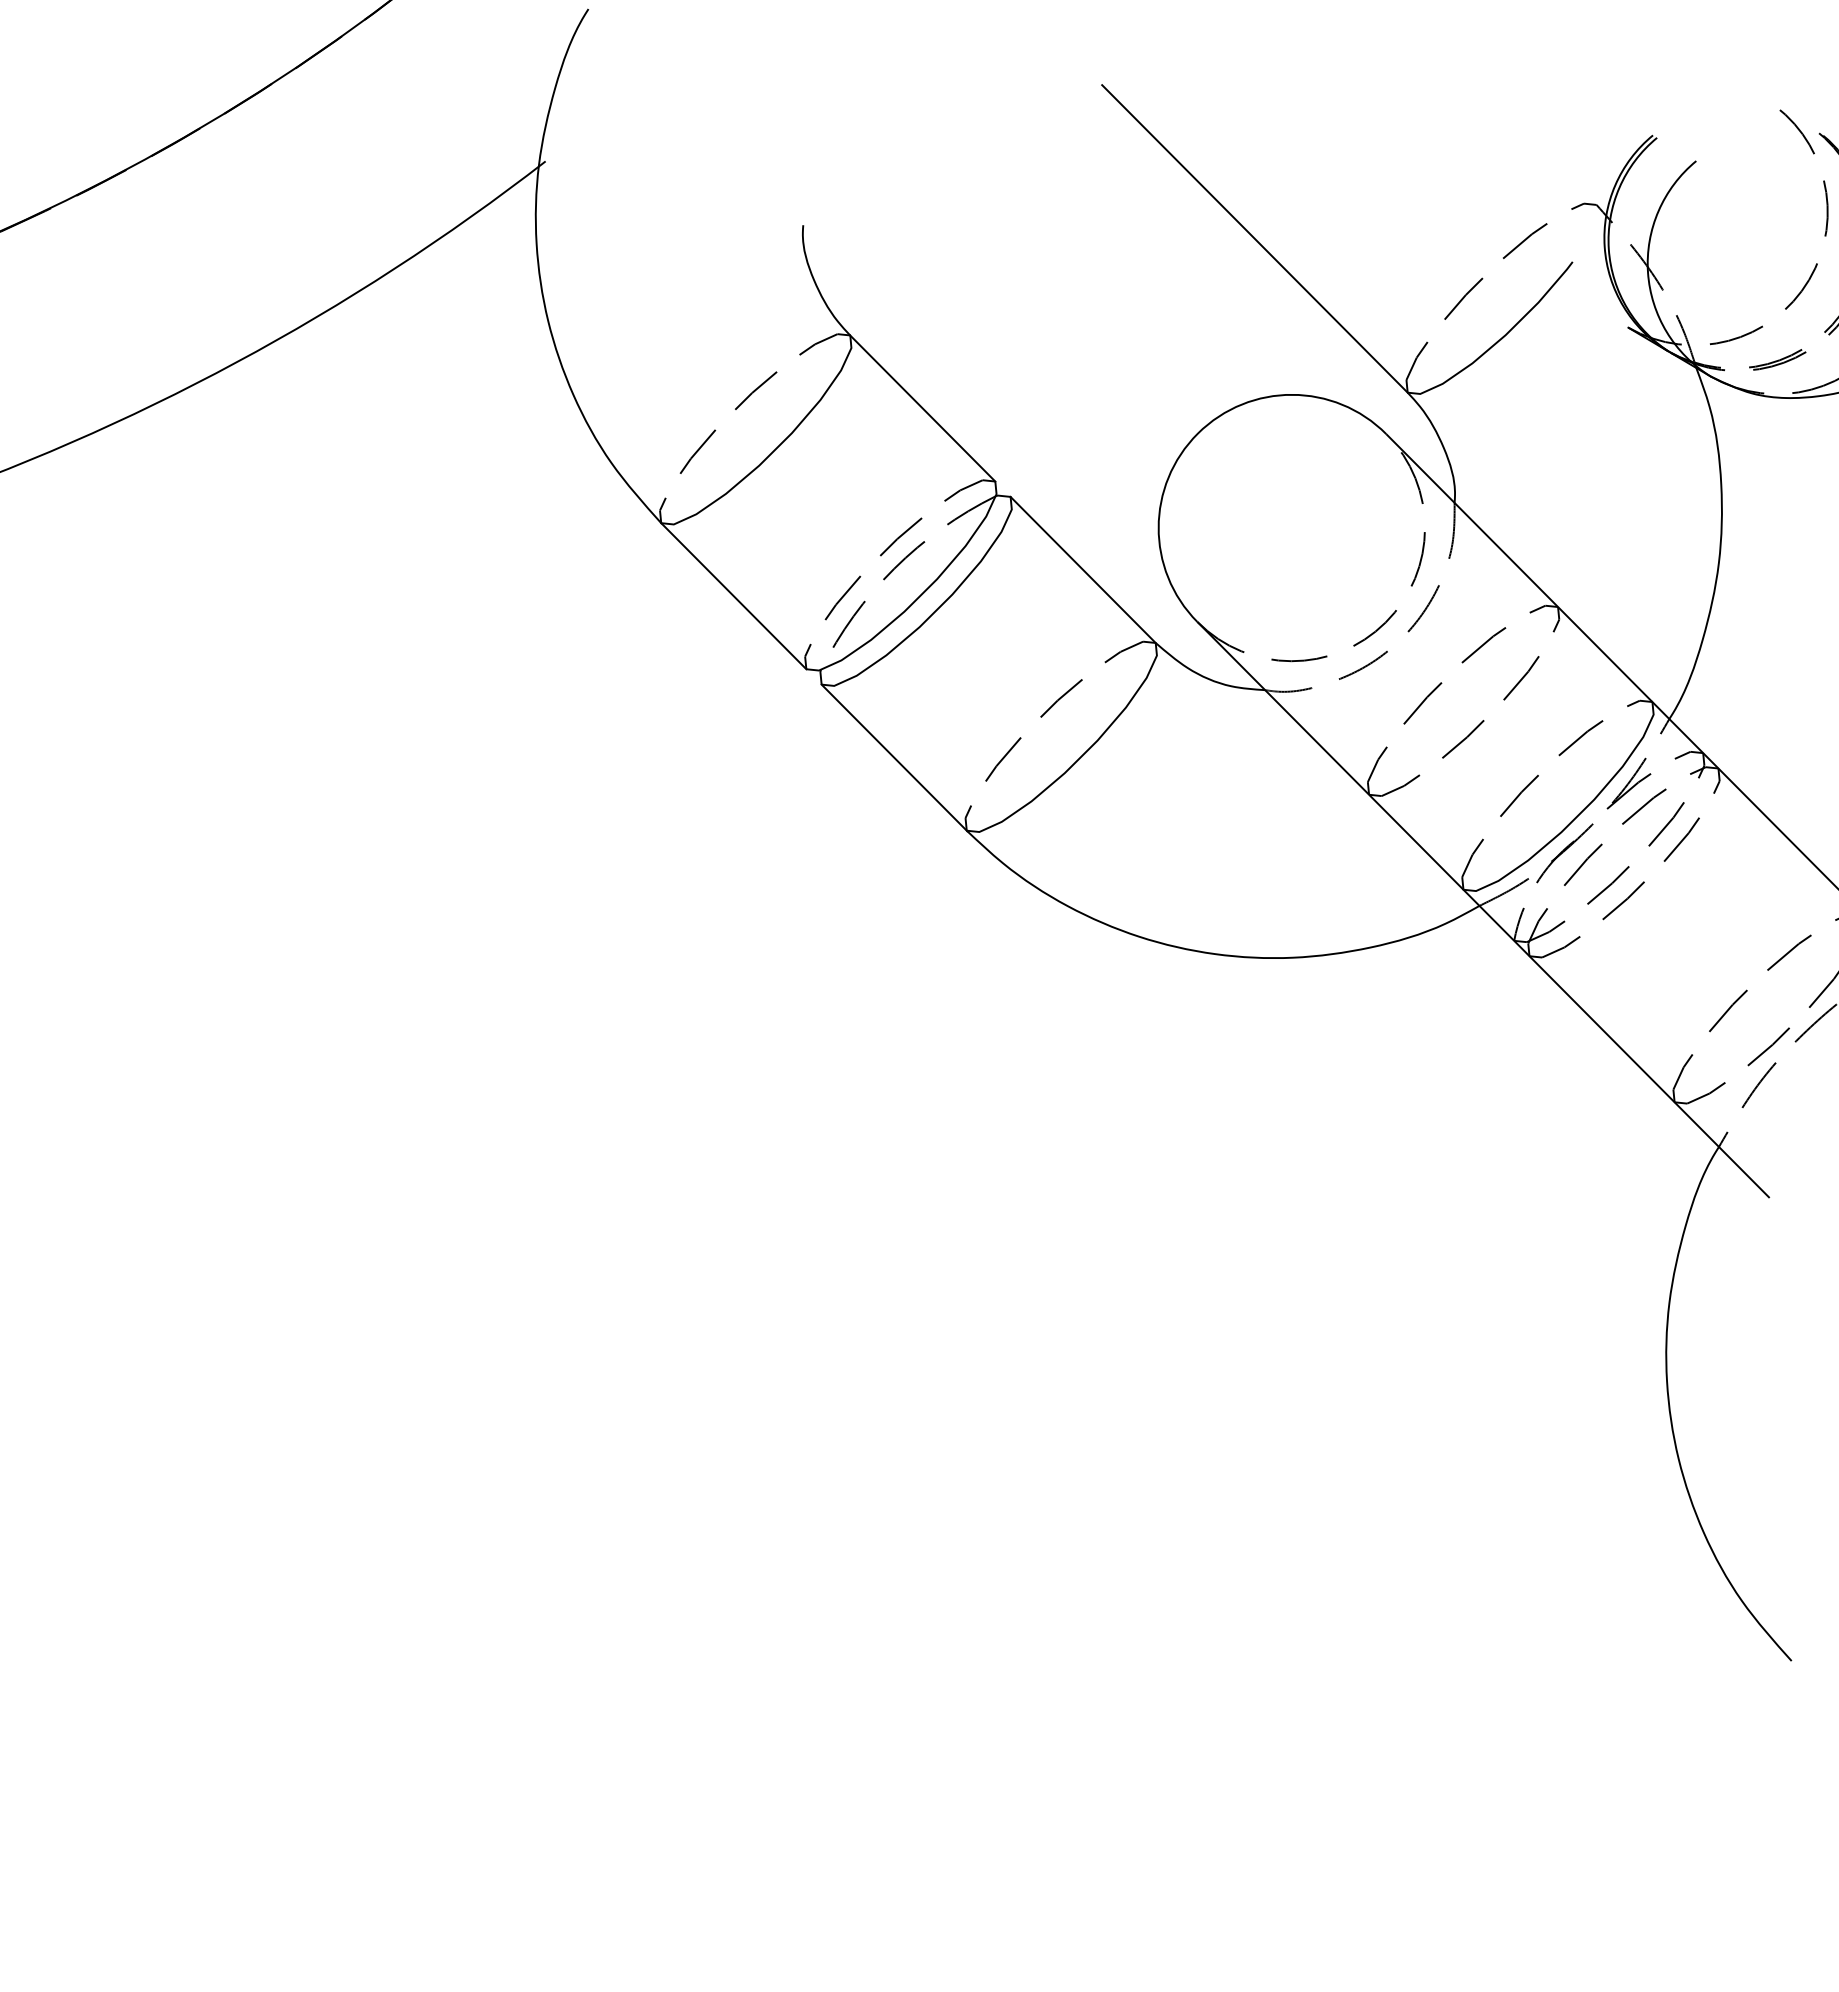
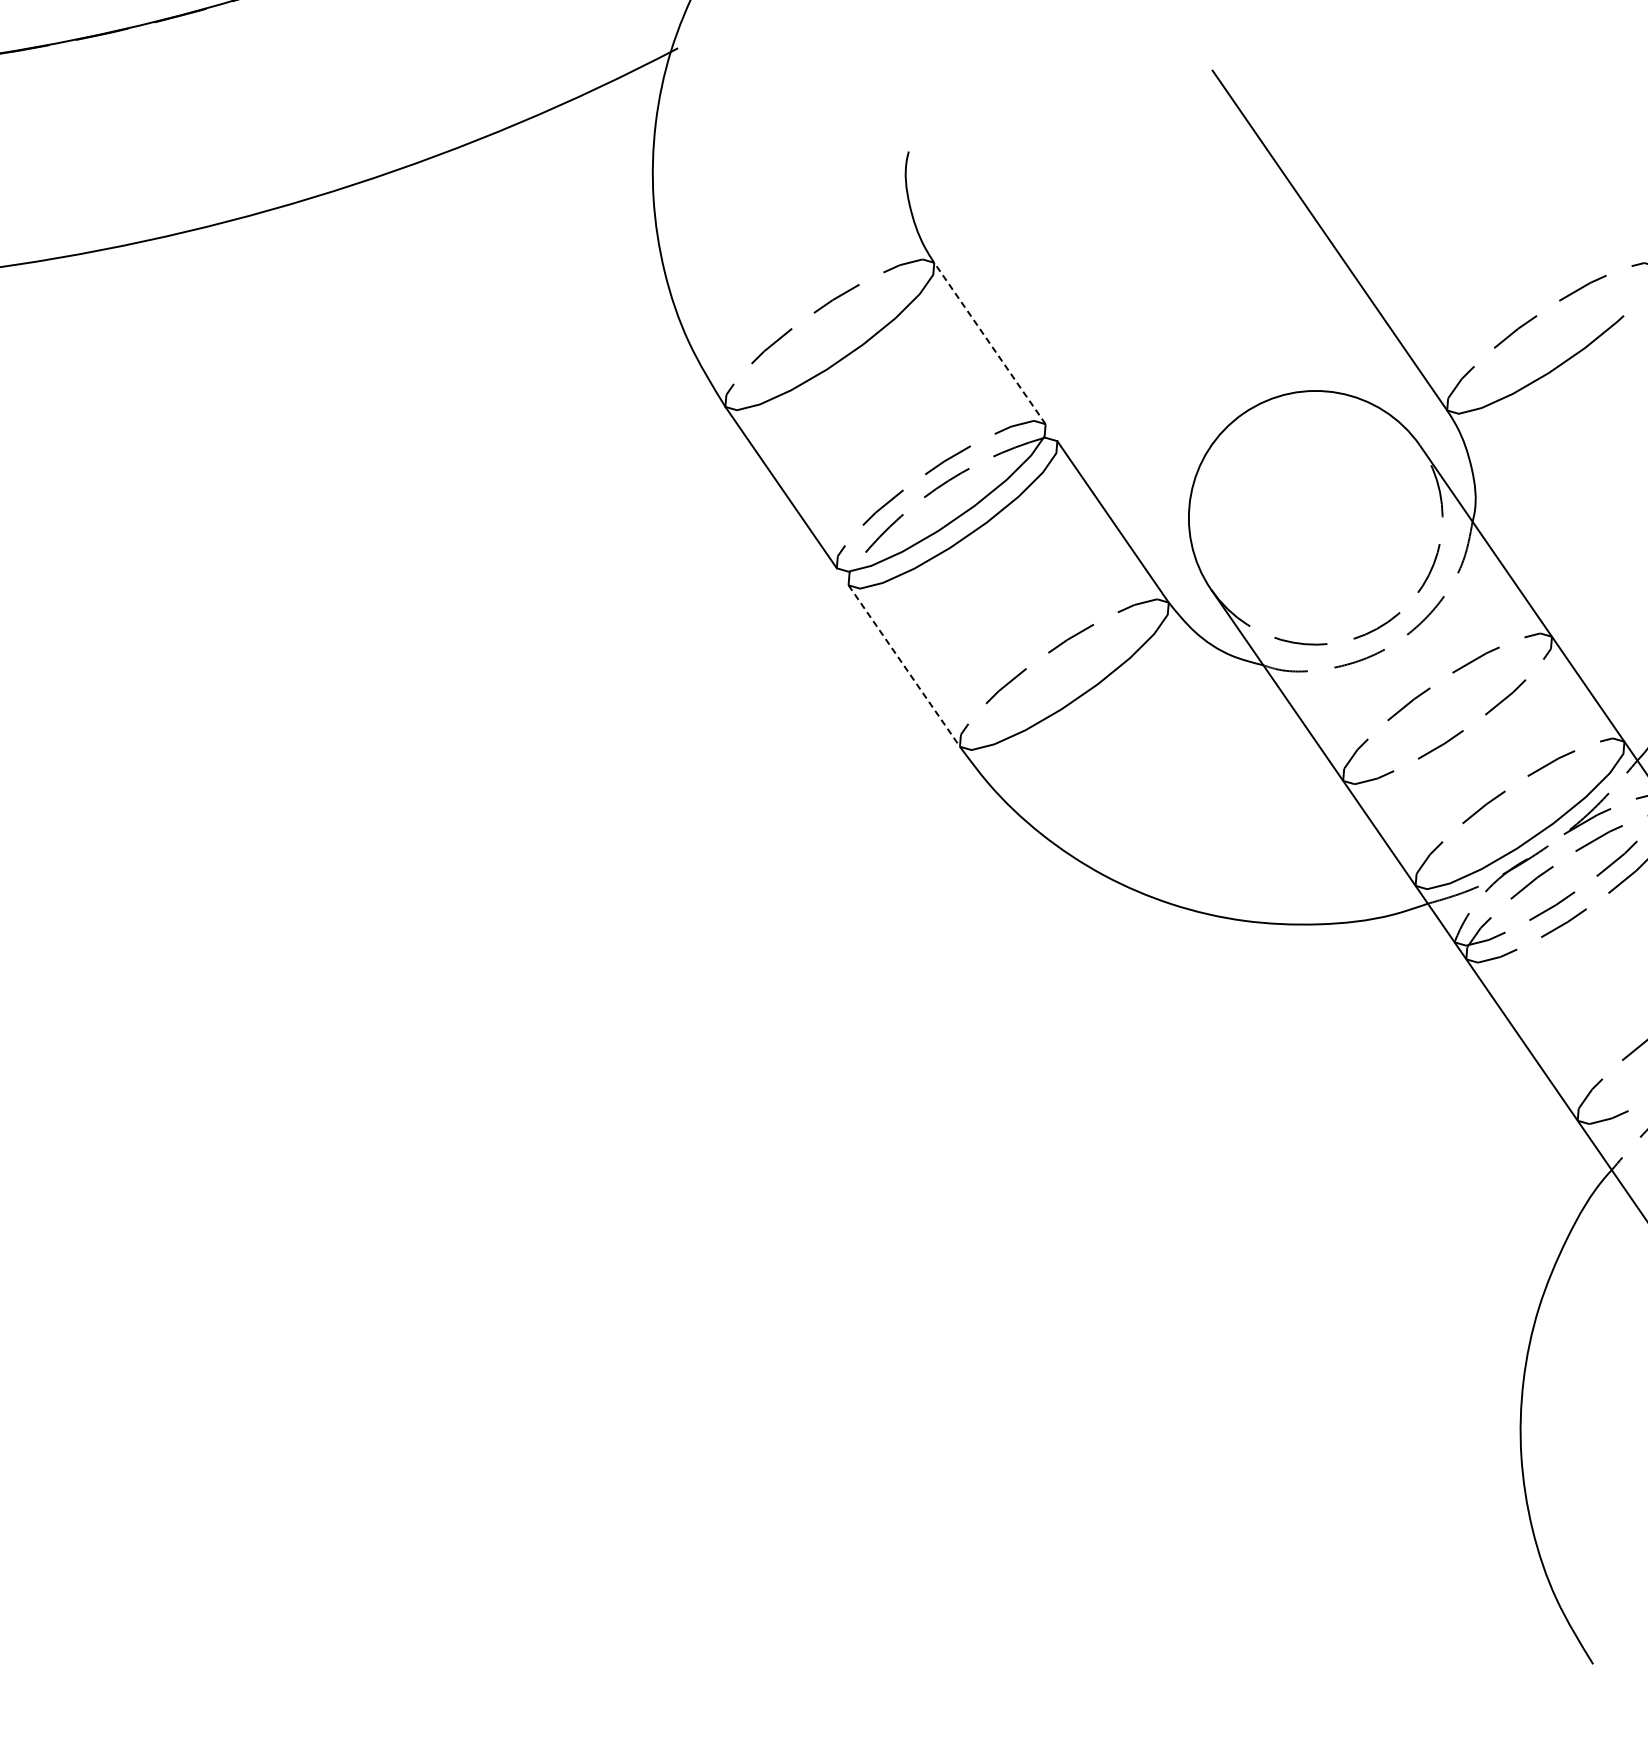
line: (922, 408) -> (989, 343), solid -> dashed
line: (894, 757) -> (904, 665), solid -> dashed

